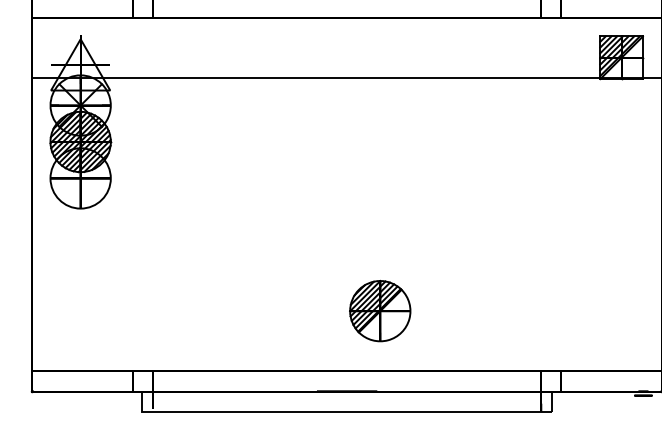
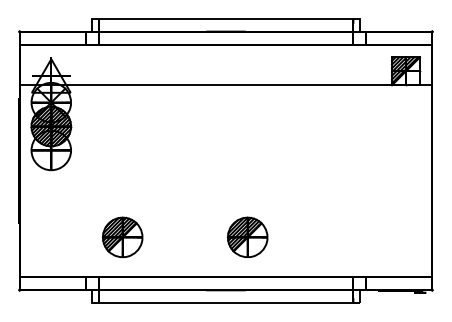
part: (189, 309) -> (122, 236), added

